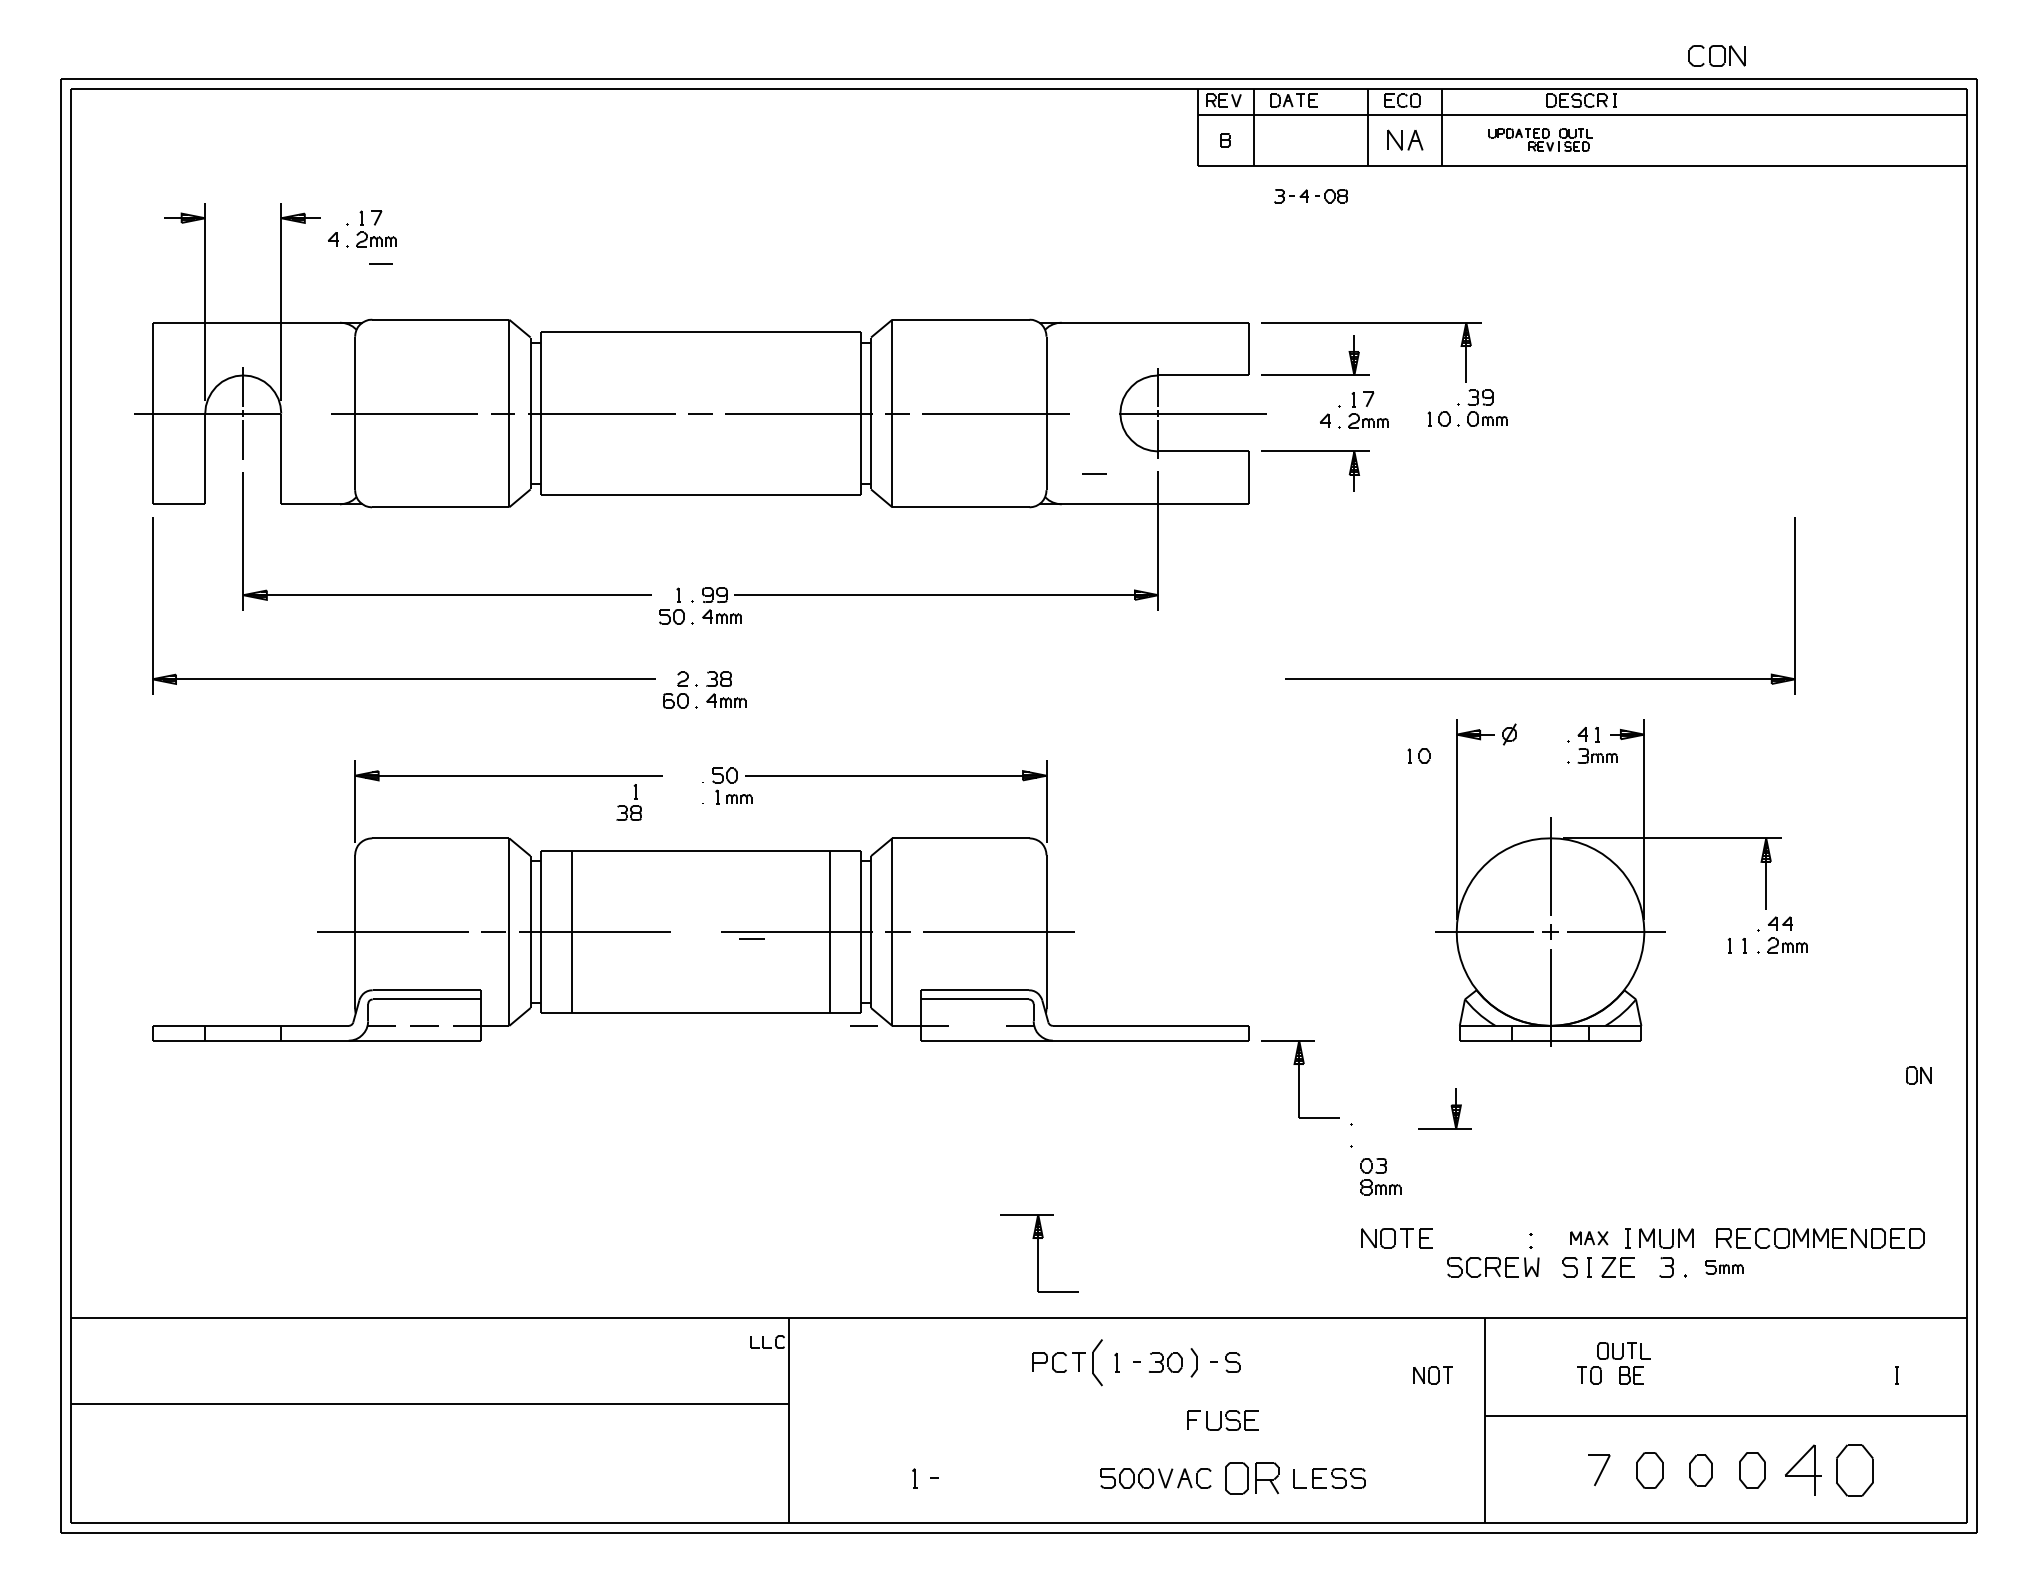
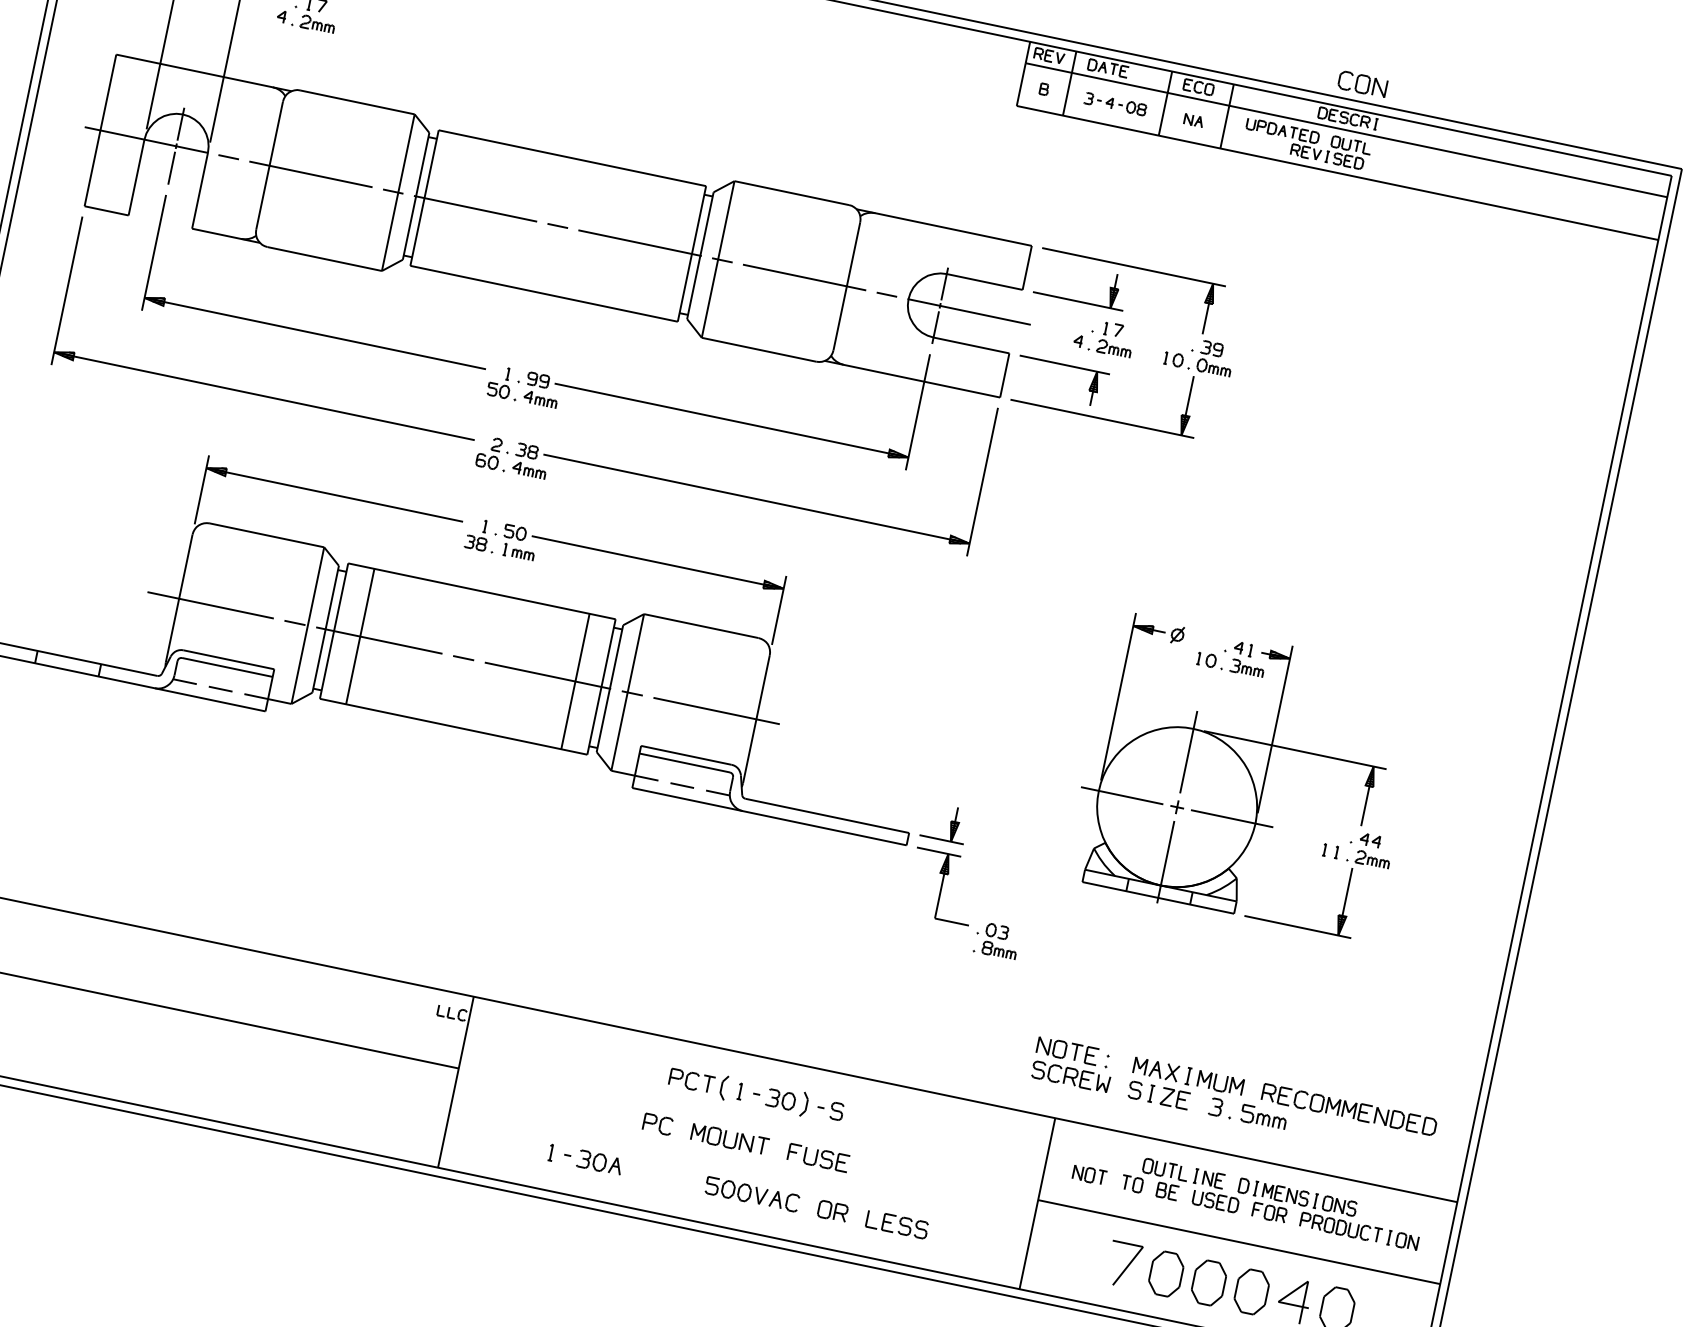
part: (1716, 55) -> (1362, 83), moved
part: (1404, 139) -> (1193, 120), size x0.62
part: (1540, 139) -> (1307, 143), size x1.43
part: (1310, 196) -> (1114, 104), moved
line: (380, 263) -> (228, 157), moved
line: (1094, 473) -> (886, 294), moved
part: (1371, 503) -> (1102, 418), added
part: (1540, 678) -> (757, 498), moved
part: (1418, 755) -> (1206, 659), moved
part: (628, 802) -> (477, 534), moved
line: (751, 938) -> (463, 657), moved
line: (863, 1025) -> (681, 785), moved
part: (1717, 1040) -> (1297, 926), added
part: (1918, 1075) -> (1407, 1241), moved
part: (1450, 1106) -> (950, 821), moved
part: (1380, 1176) -> (1000, 941), moved
part: (1396, 1238) -> (1066, 1051), moved
part: (1589, 1238) -> (1156, 1069), size x1.43
part: (1039, 1253) -> (694, 986), removed
part: (1724, 1267) -> (1263, 1117), size x1.43
part: (1097, 1362) -> (723, 1087), size x0.62
part: (1773, 1363) -> (1288, 1206), added
part: (1432, 1375) -> (1088, 1175), moved
part: (1030, 1420) -> (657, 1124), added
part: (1116, 1420) -> (729, 1139), added
part: (1599, 1470) -> (1124, 1265), size x1.67
part: (1649, 1470) -> (1165, 1273), size x1.43
part: (1700, 1470) -> (1208, 1282), size x1.67
part: (1752, 1470) -> (1251, 1291), size x1.43
part: (972, 1478) -> (599, 1162), added
part: (1252, 1478) -> (833, 1211), size x0.62

